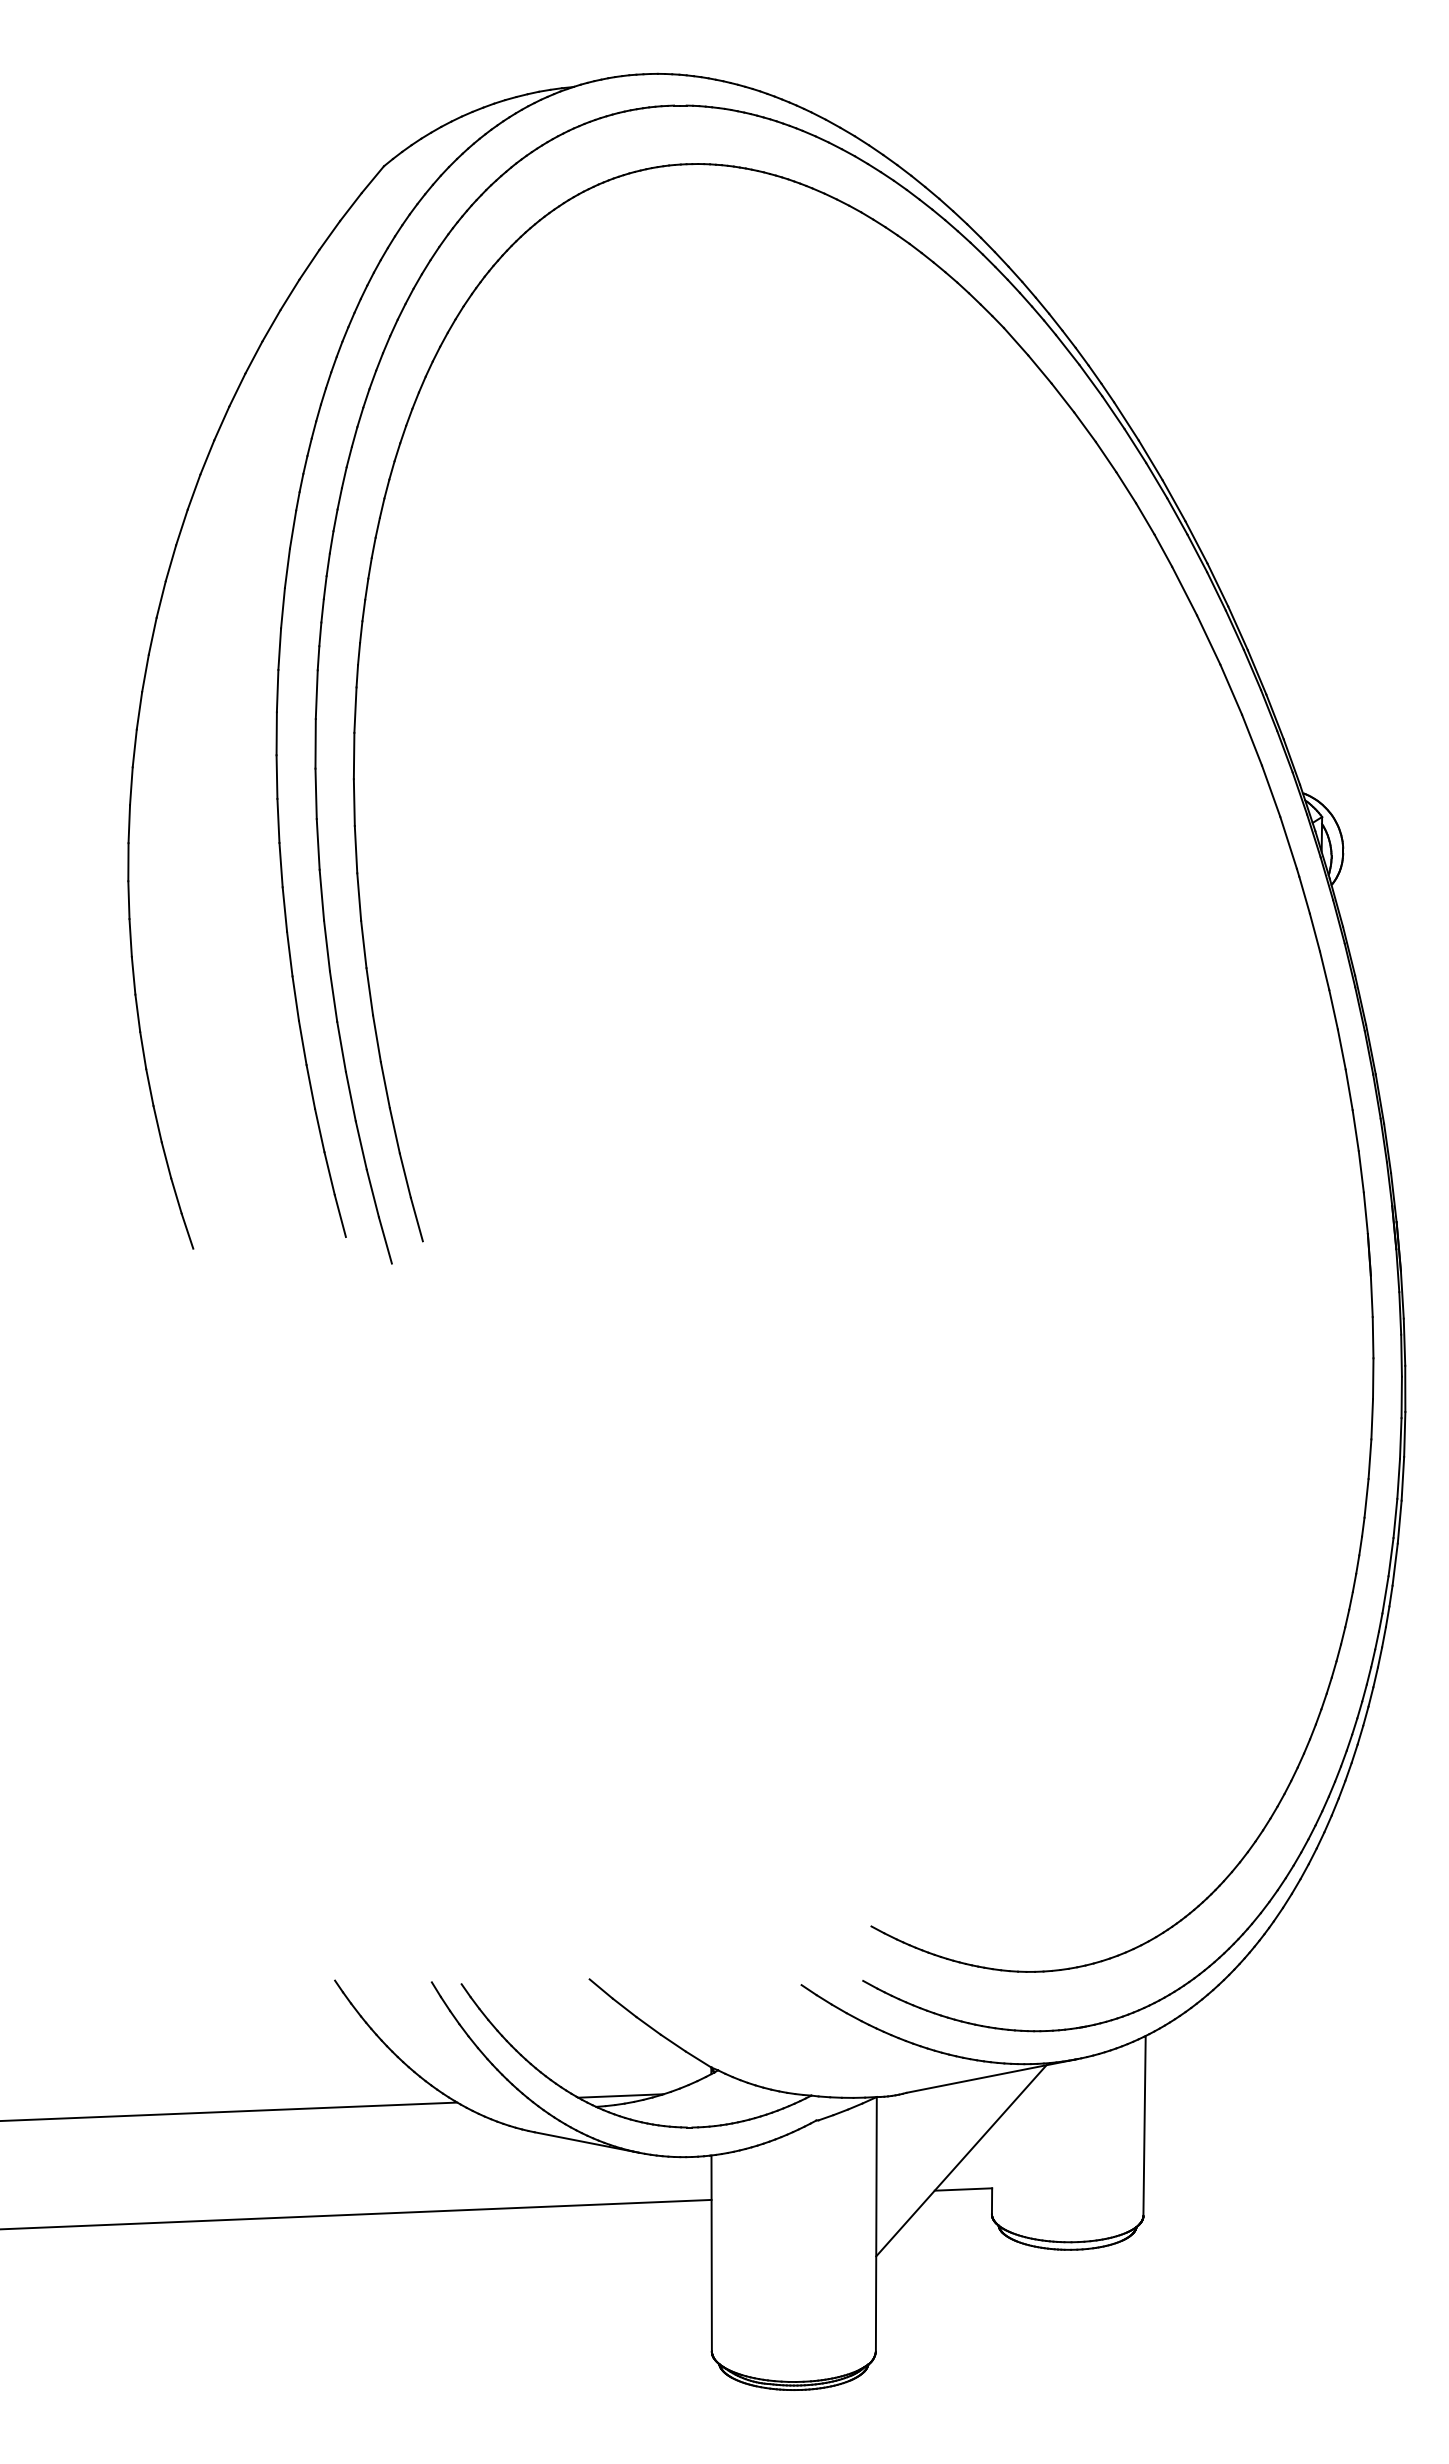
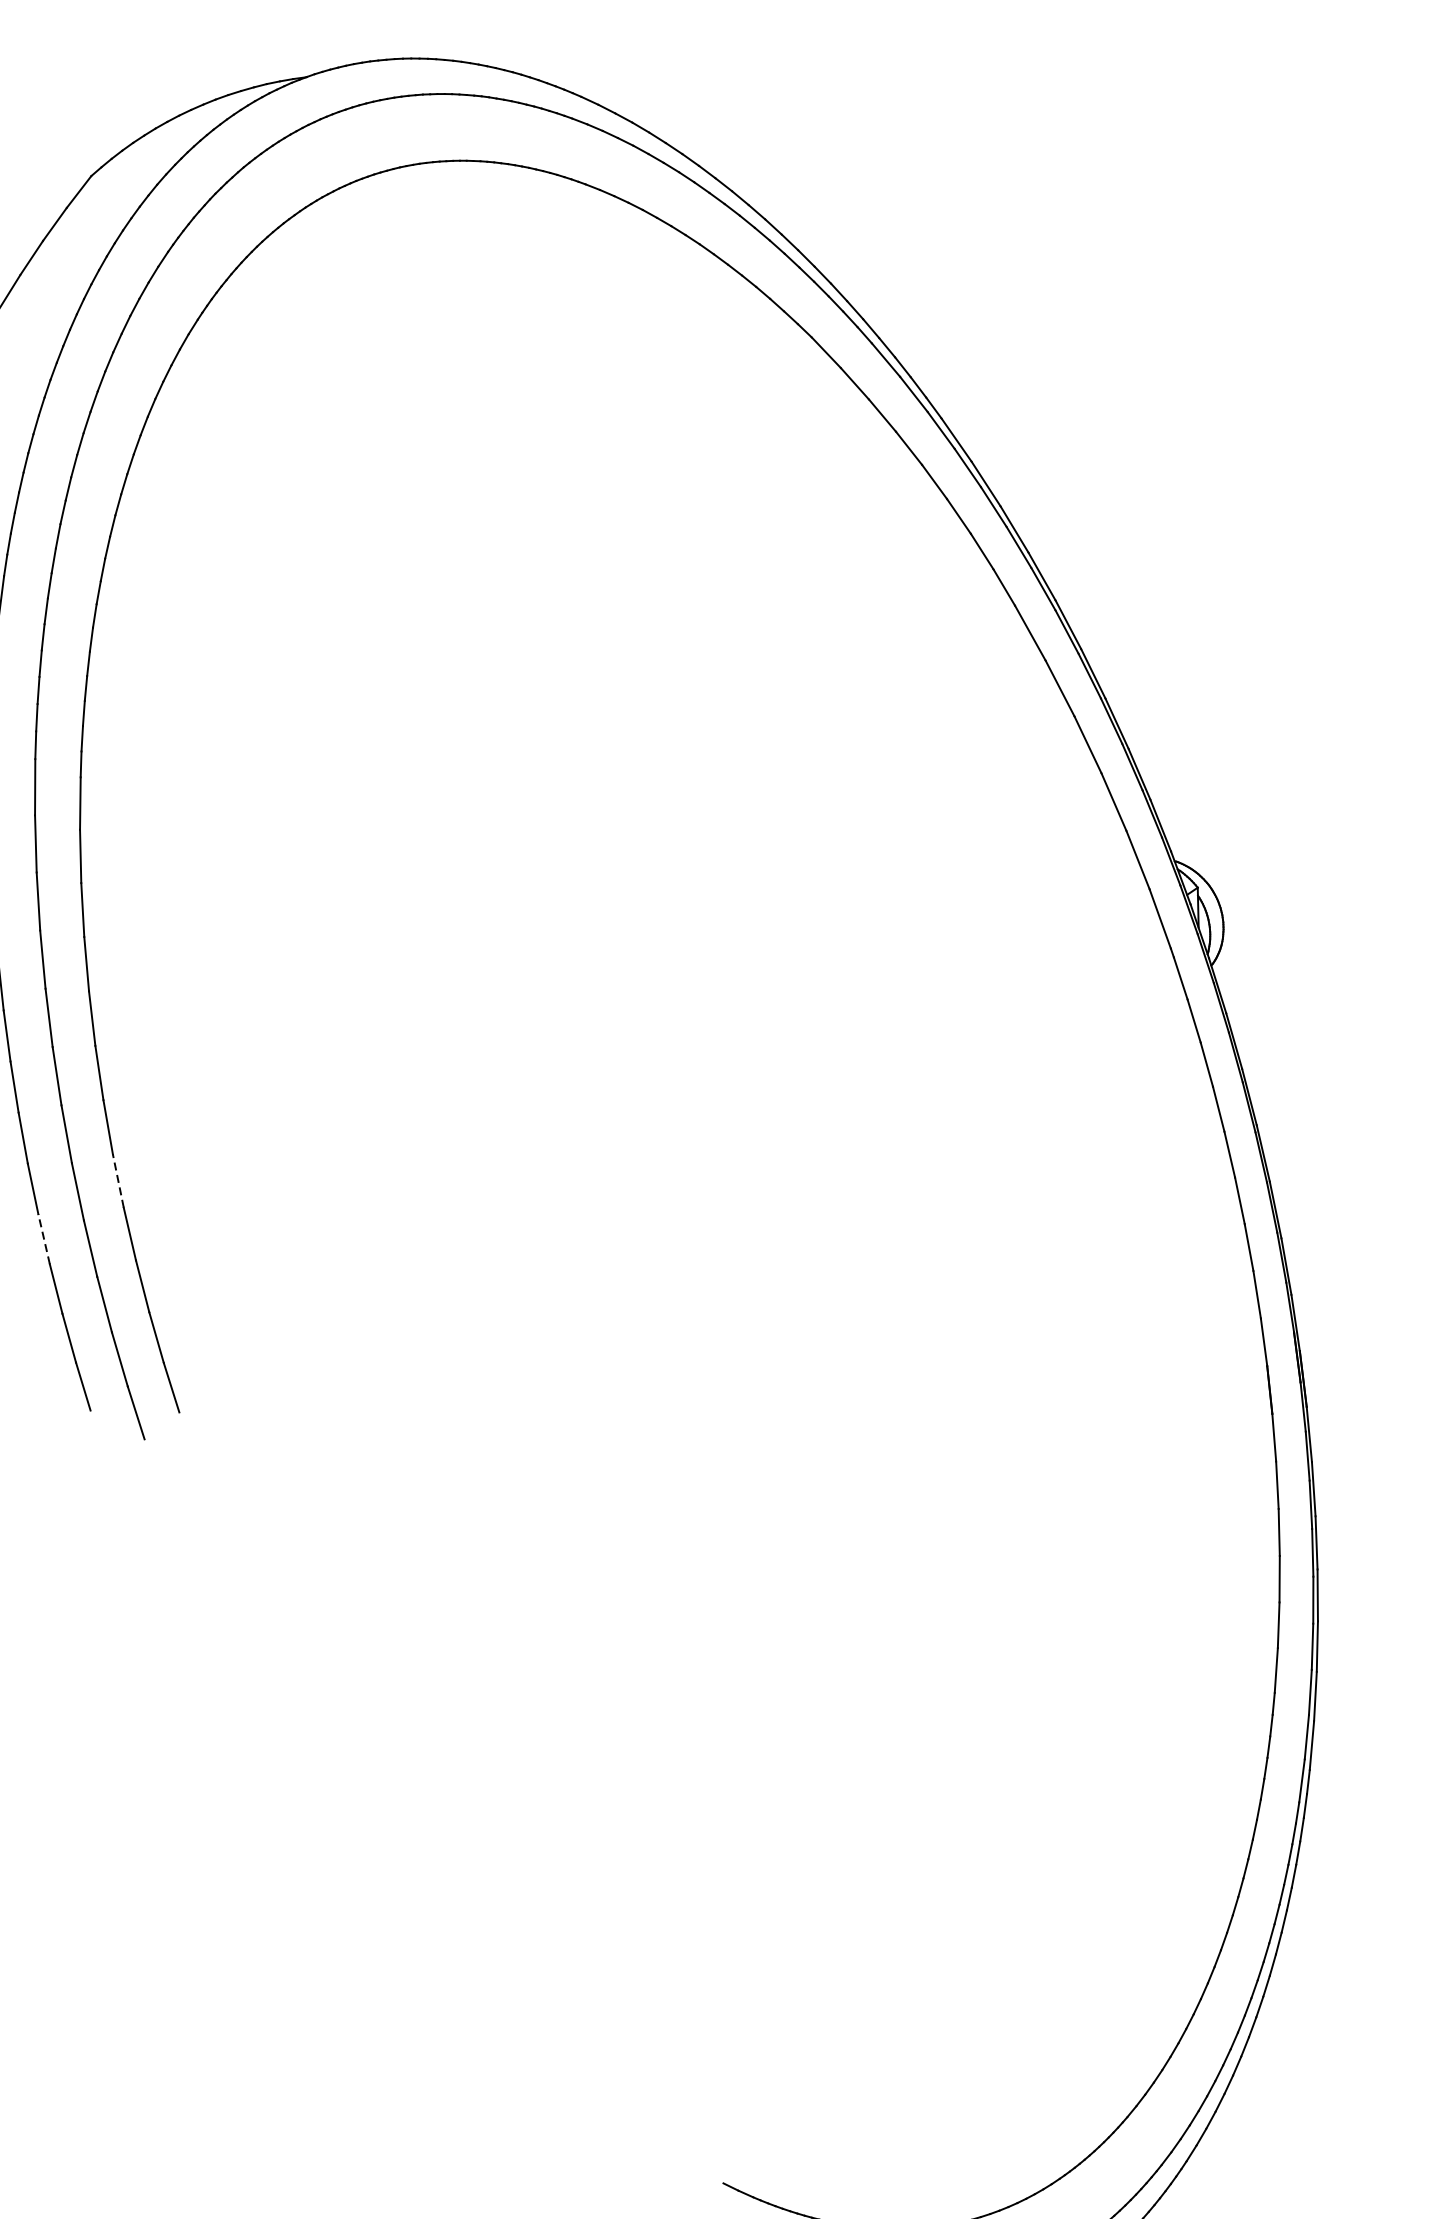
line: (376, 1038) -> (117, 1180), solid -> dashed
line: (310, 1086) -> (43, 1238), solid -> dashed

